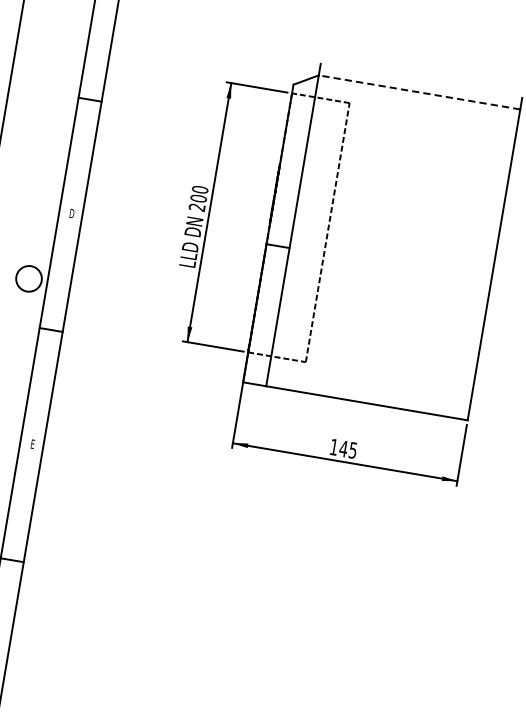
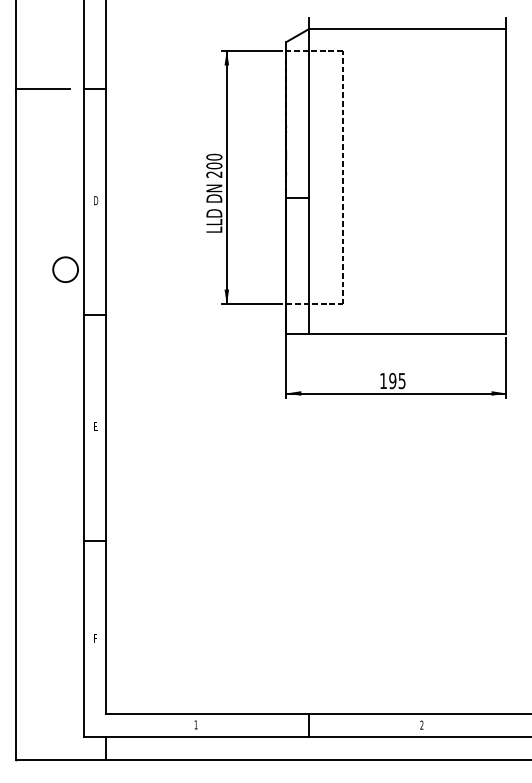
line: (36, 91) -> (42, 89), added
line: (419, 92) -> (407, 29), dashed -> solid
text: (343, 448) -> (392, 380), 145 -> 195

